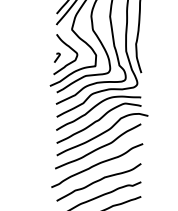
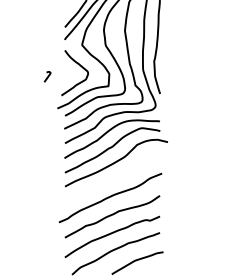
curve: (57, 57) -> (47, 76), moved
curve: (99, 147) -> (112, 177), removed

